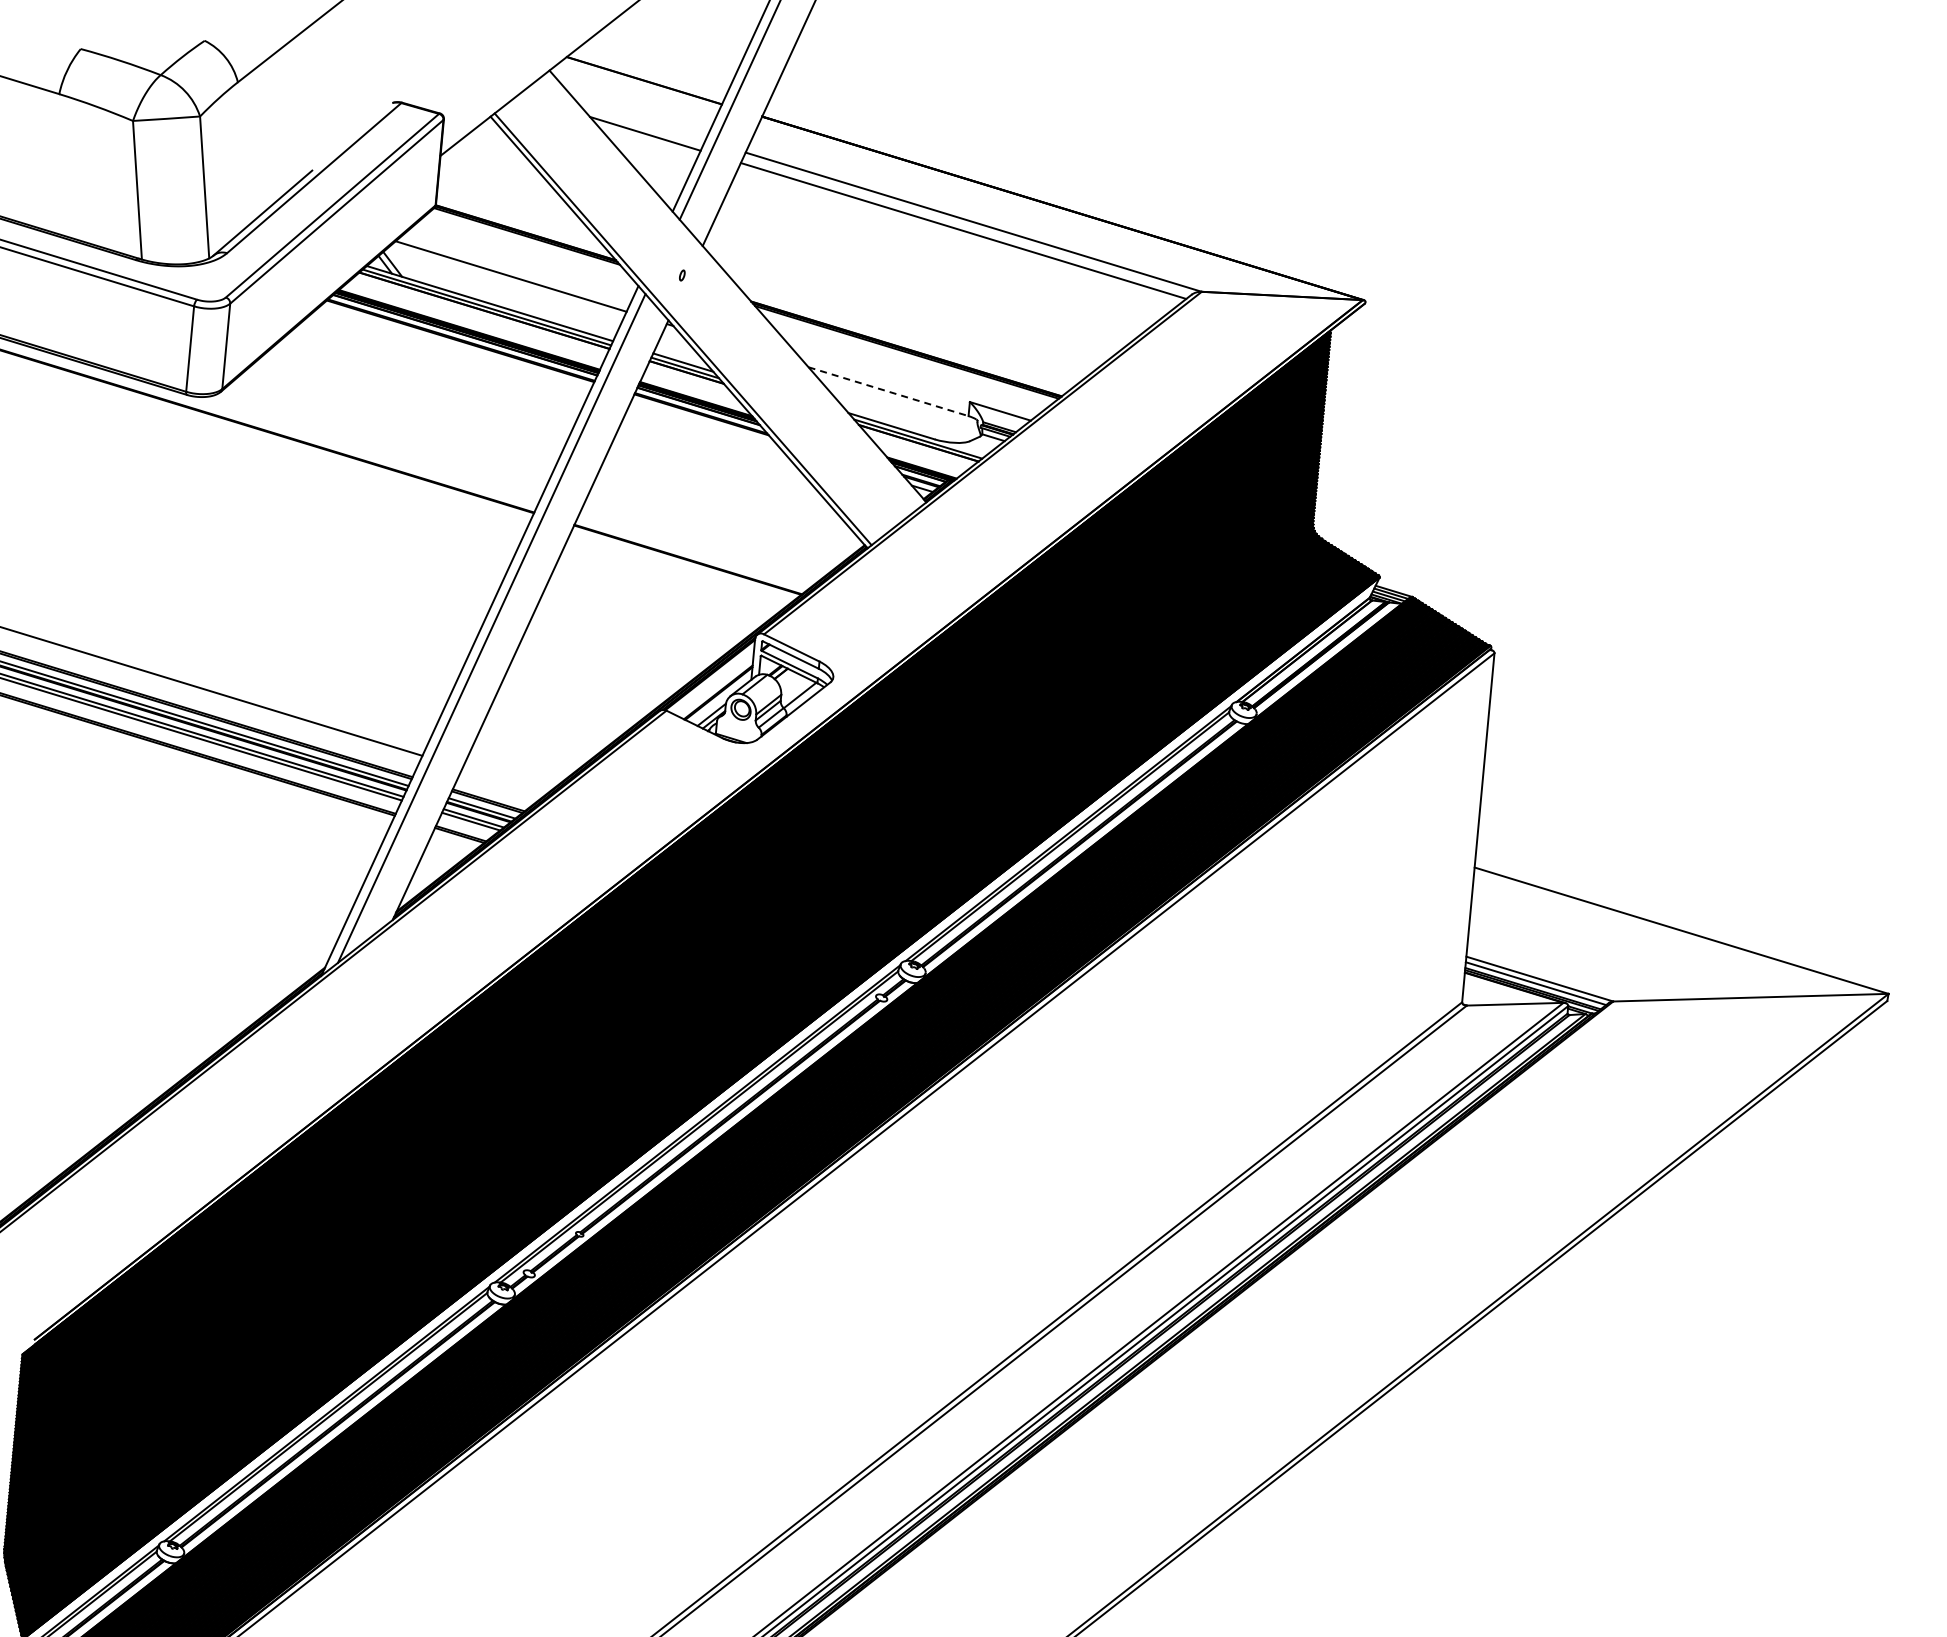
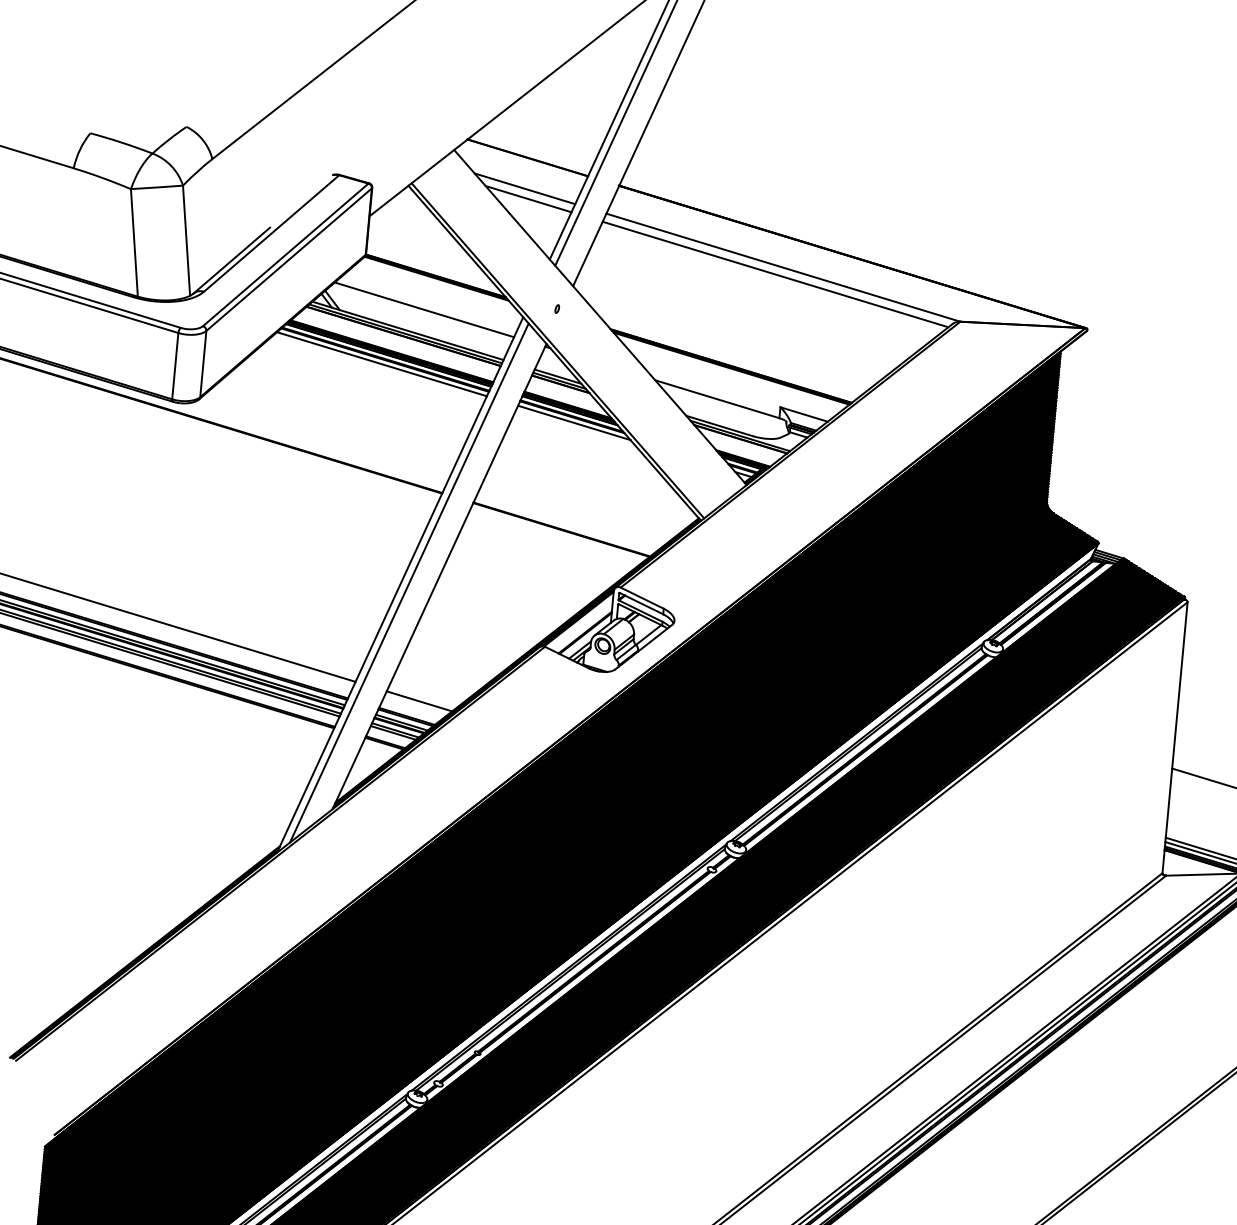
line: (640, 120) -> (524, 188), added
line: (456, 346) -> (382, 364), added
line: (888, 391) -> (717, 399), dashed -> solid
line: (703, 422) -> (573, 423), added
line: (504, 780) -> (419, 700), added

